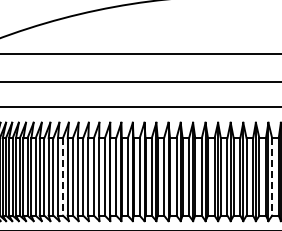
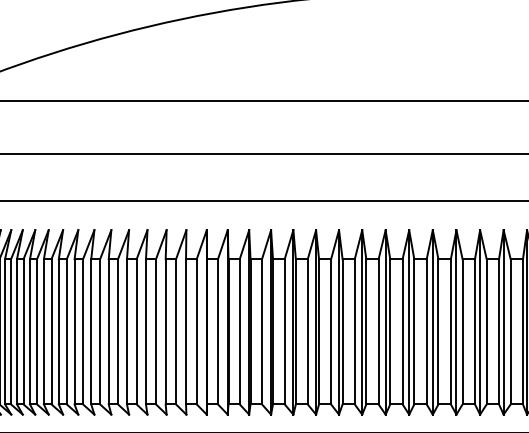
line: (62, 176) -> (117, 330), dashed -> solid
line: (272, 176) -> (511, 330), dashed -> solid

